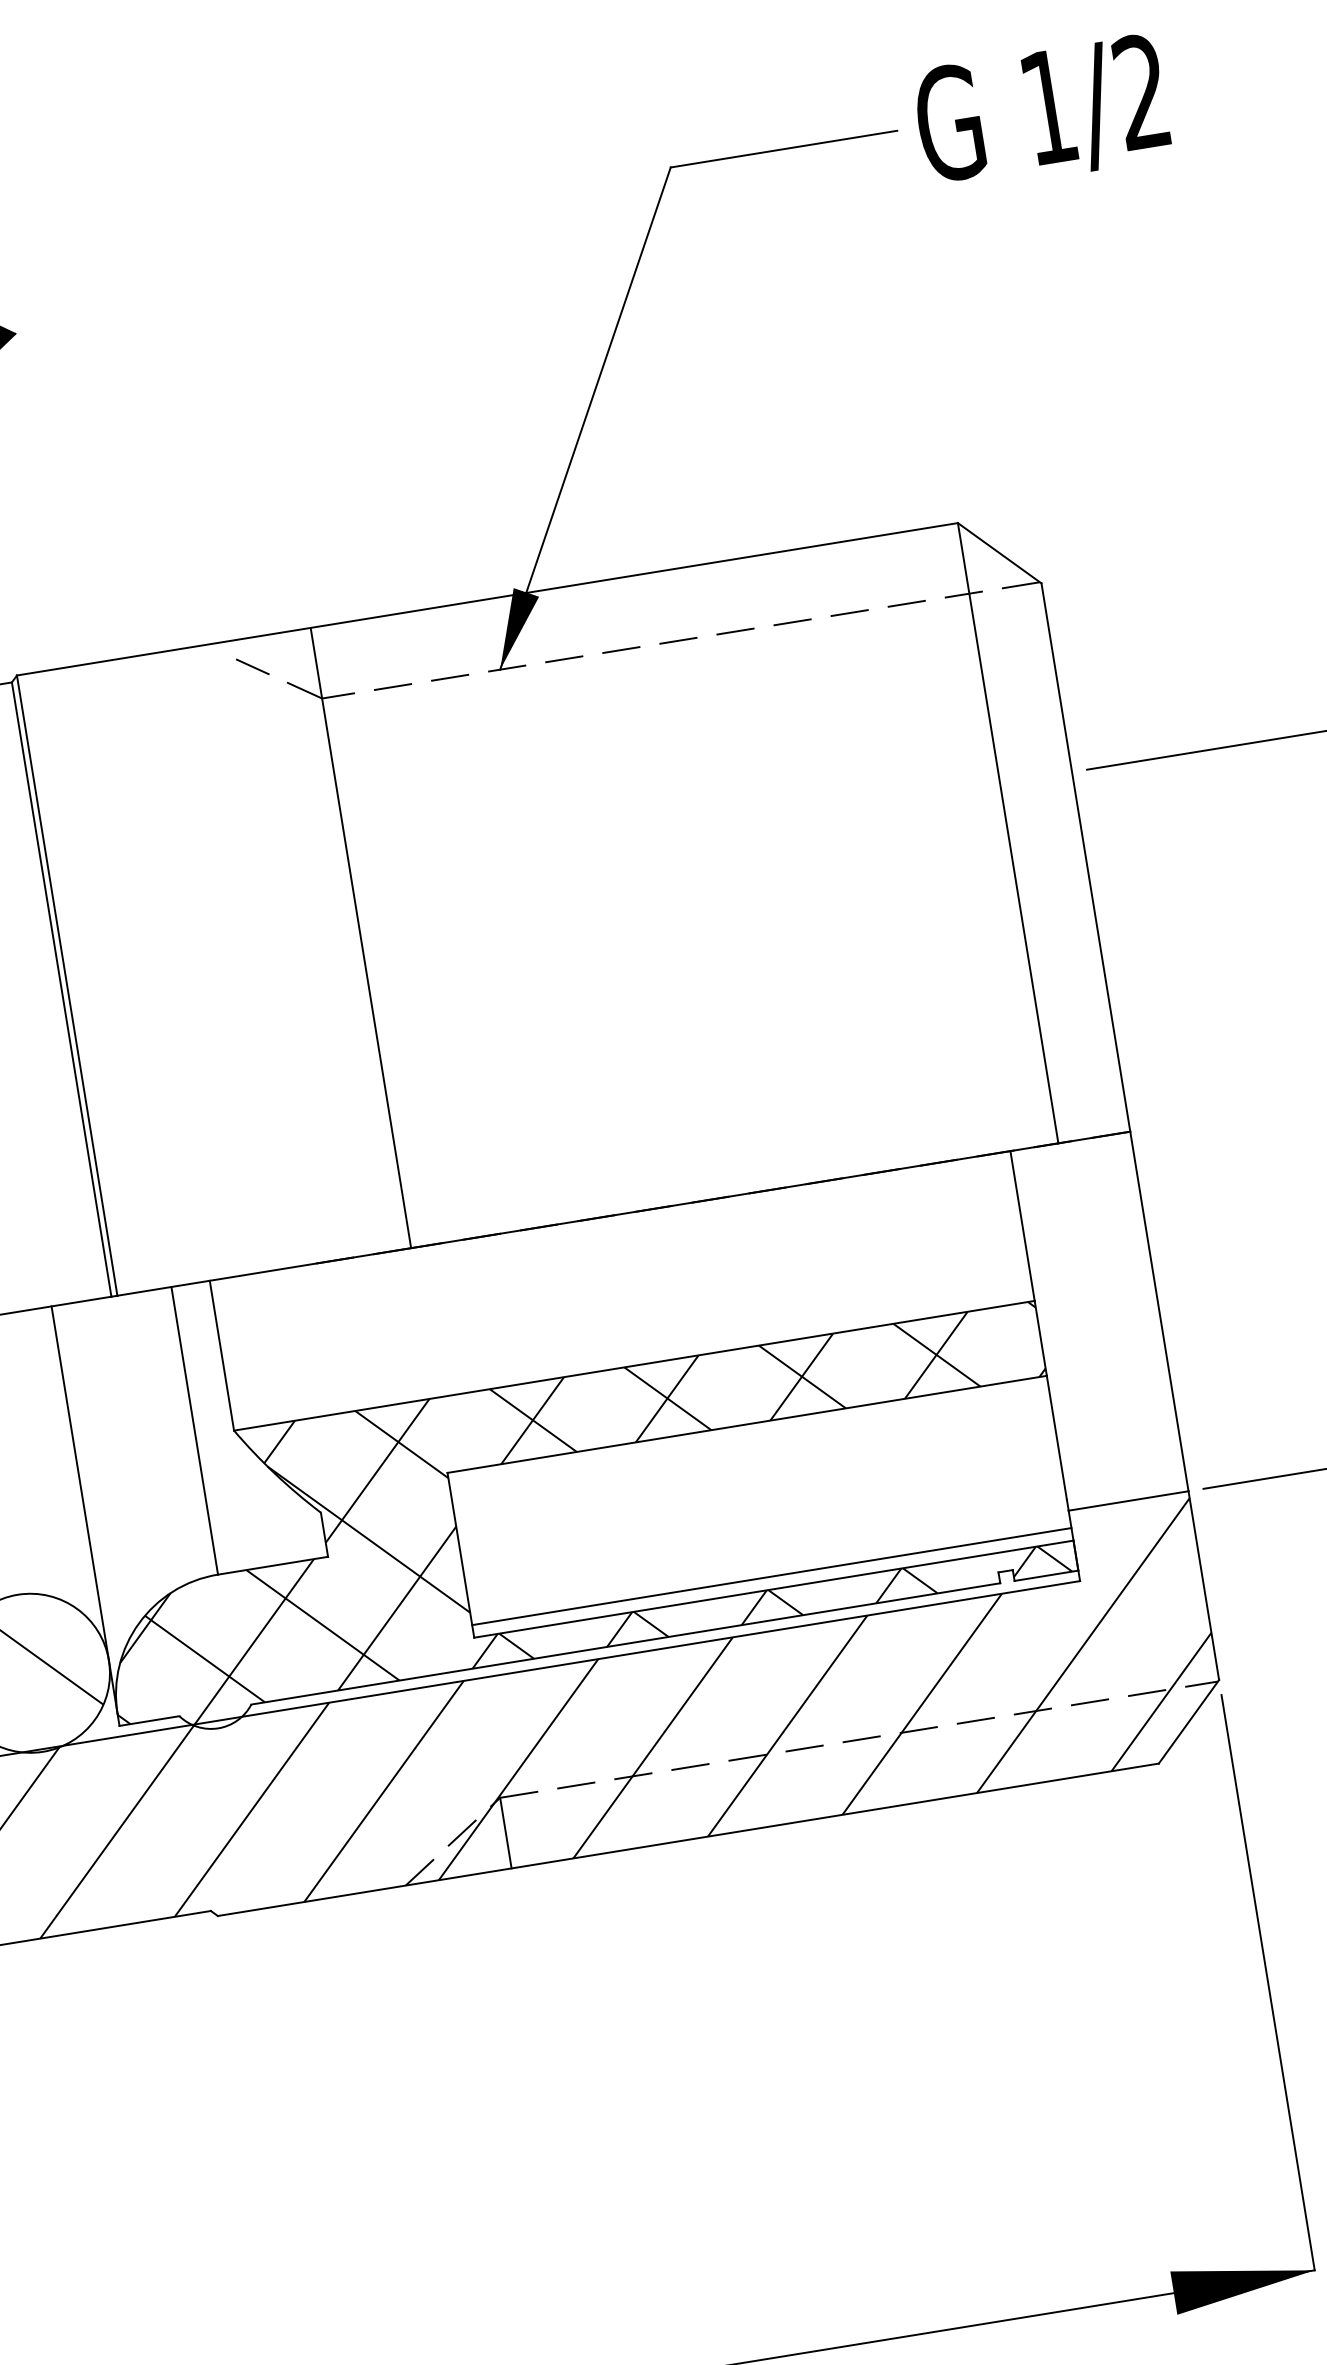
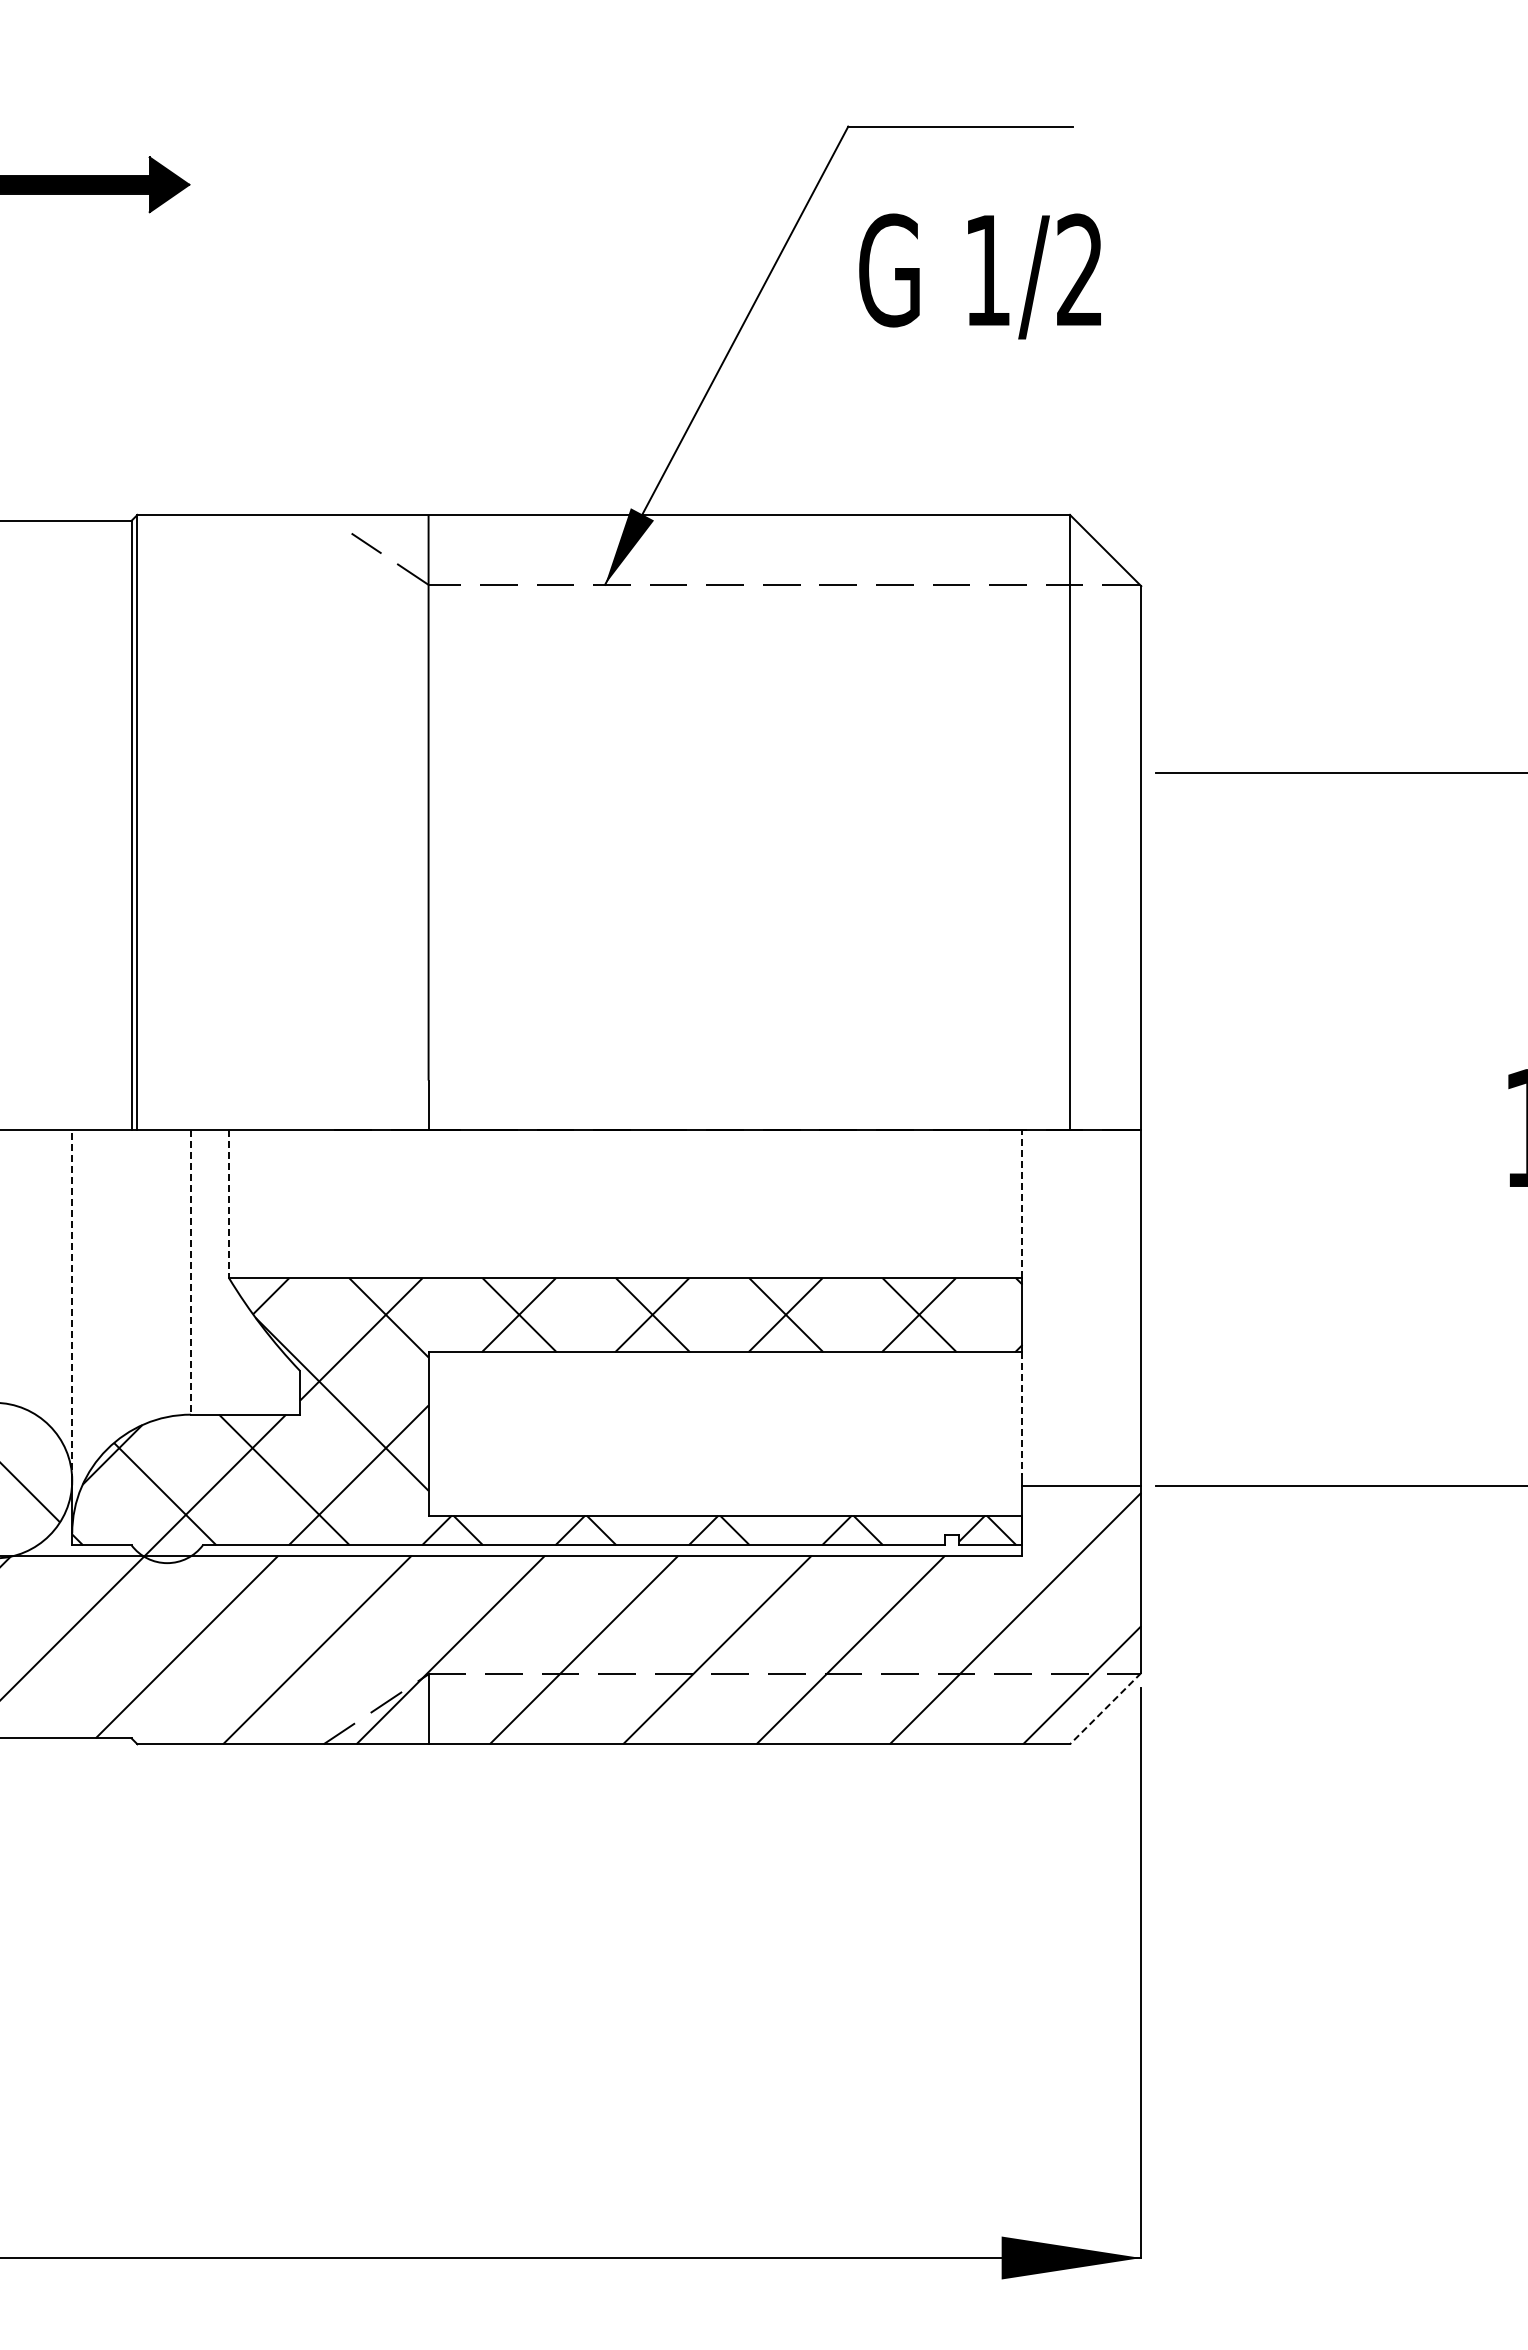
text: (1041, 114) -> (979, 276), moved
line: (1022, 1225) -> (1022, 1203), solid -> dashed
line: (222, 1356) -> (229, 1204), solid -> dashed
line: (195, 1431) -> (191, 1272), solid -> dashed
line: (1057, 1438) -> (1022, 1414), solid -> dashed
line: (80, 1482) -> (72, 1304), solid -> dashed
line: (771, 1576) -> (725, 1503), removed
line: (1188, 1722) -> (1105, 1709), solid -> dashed

